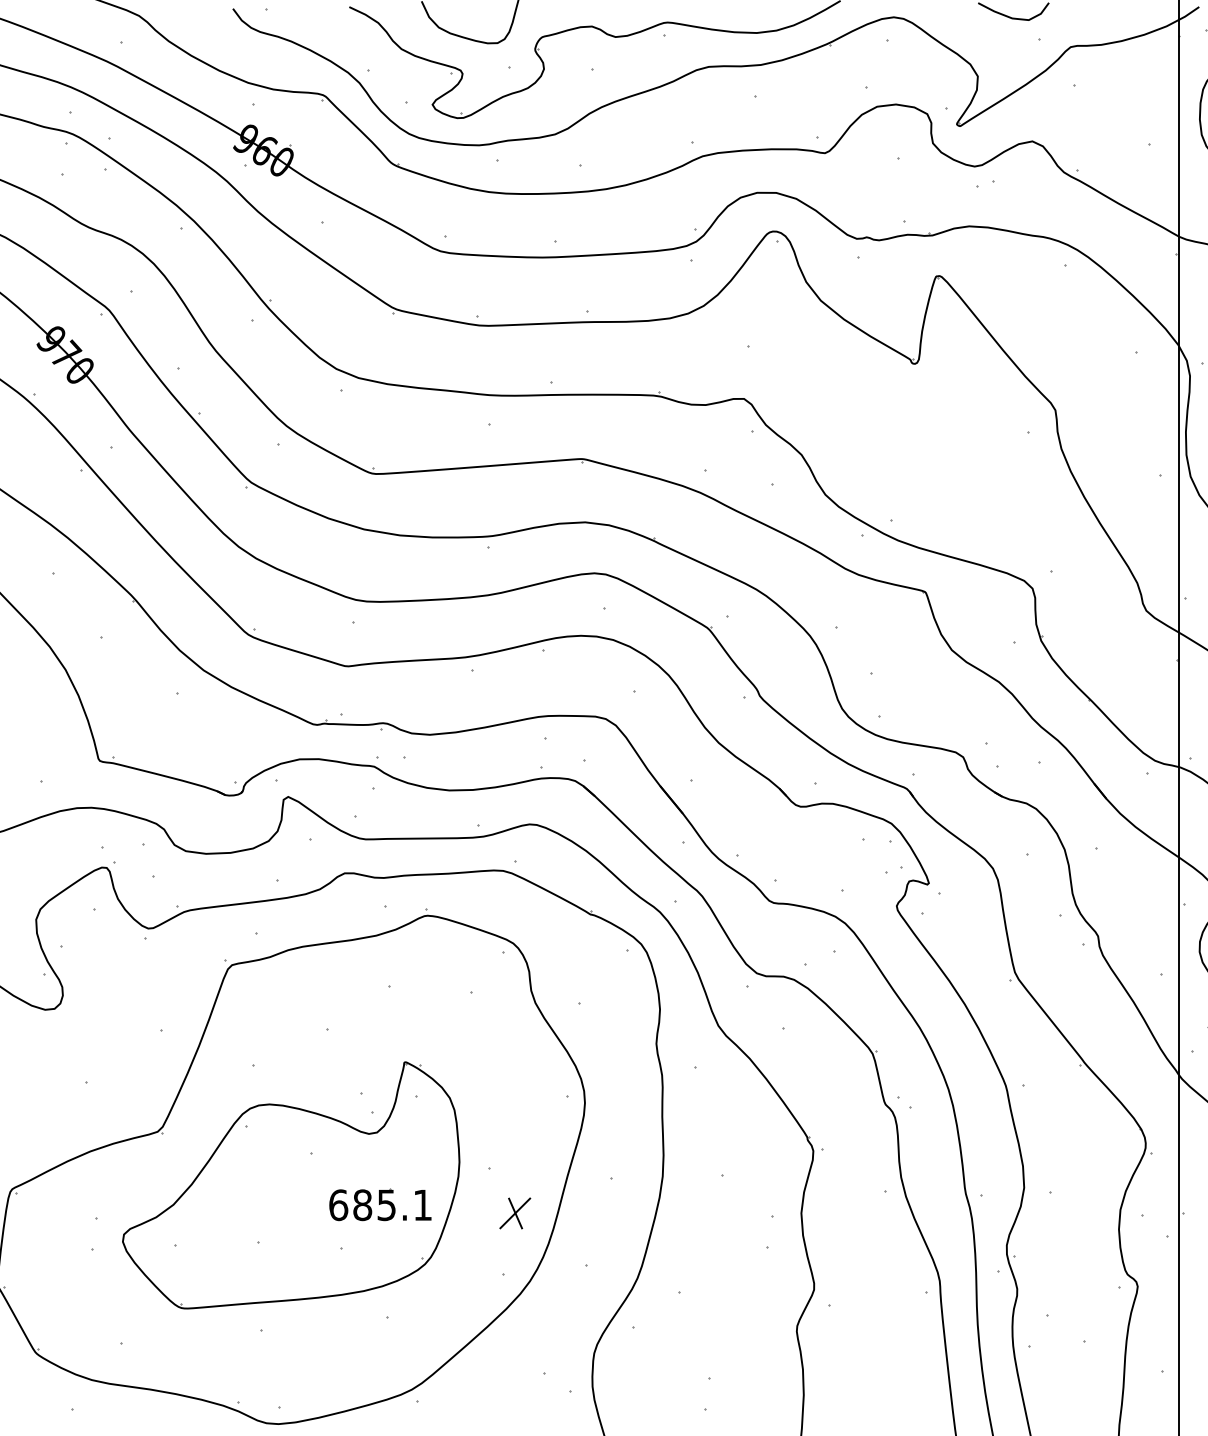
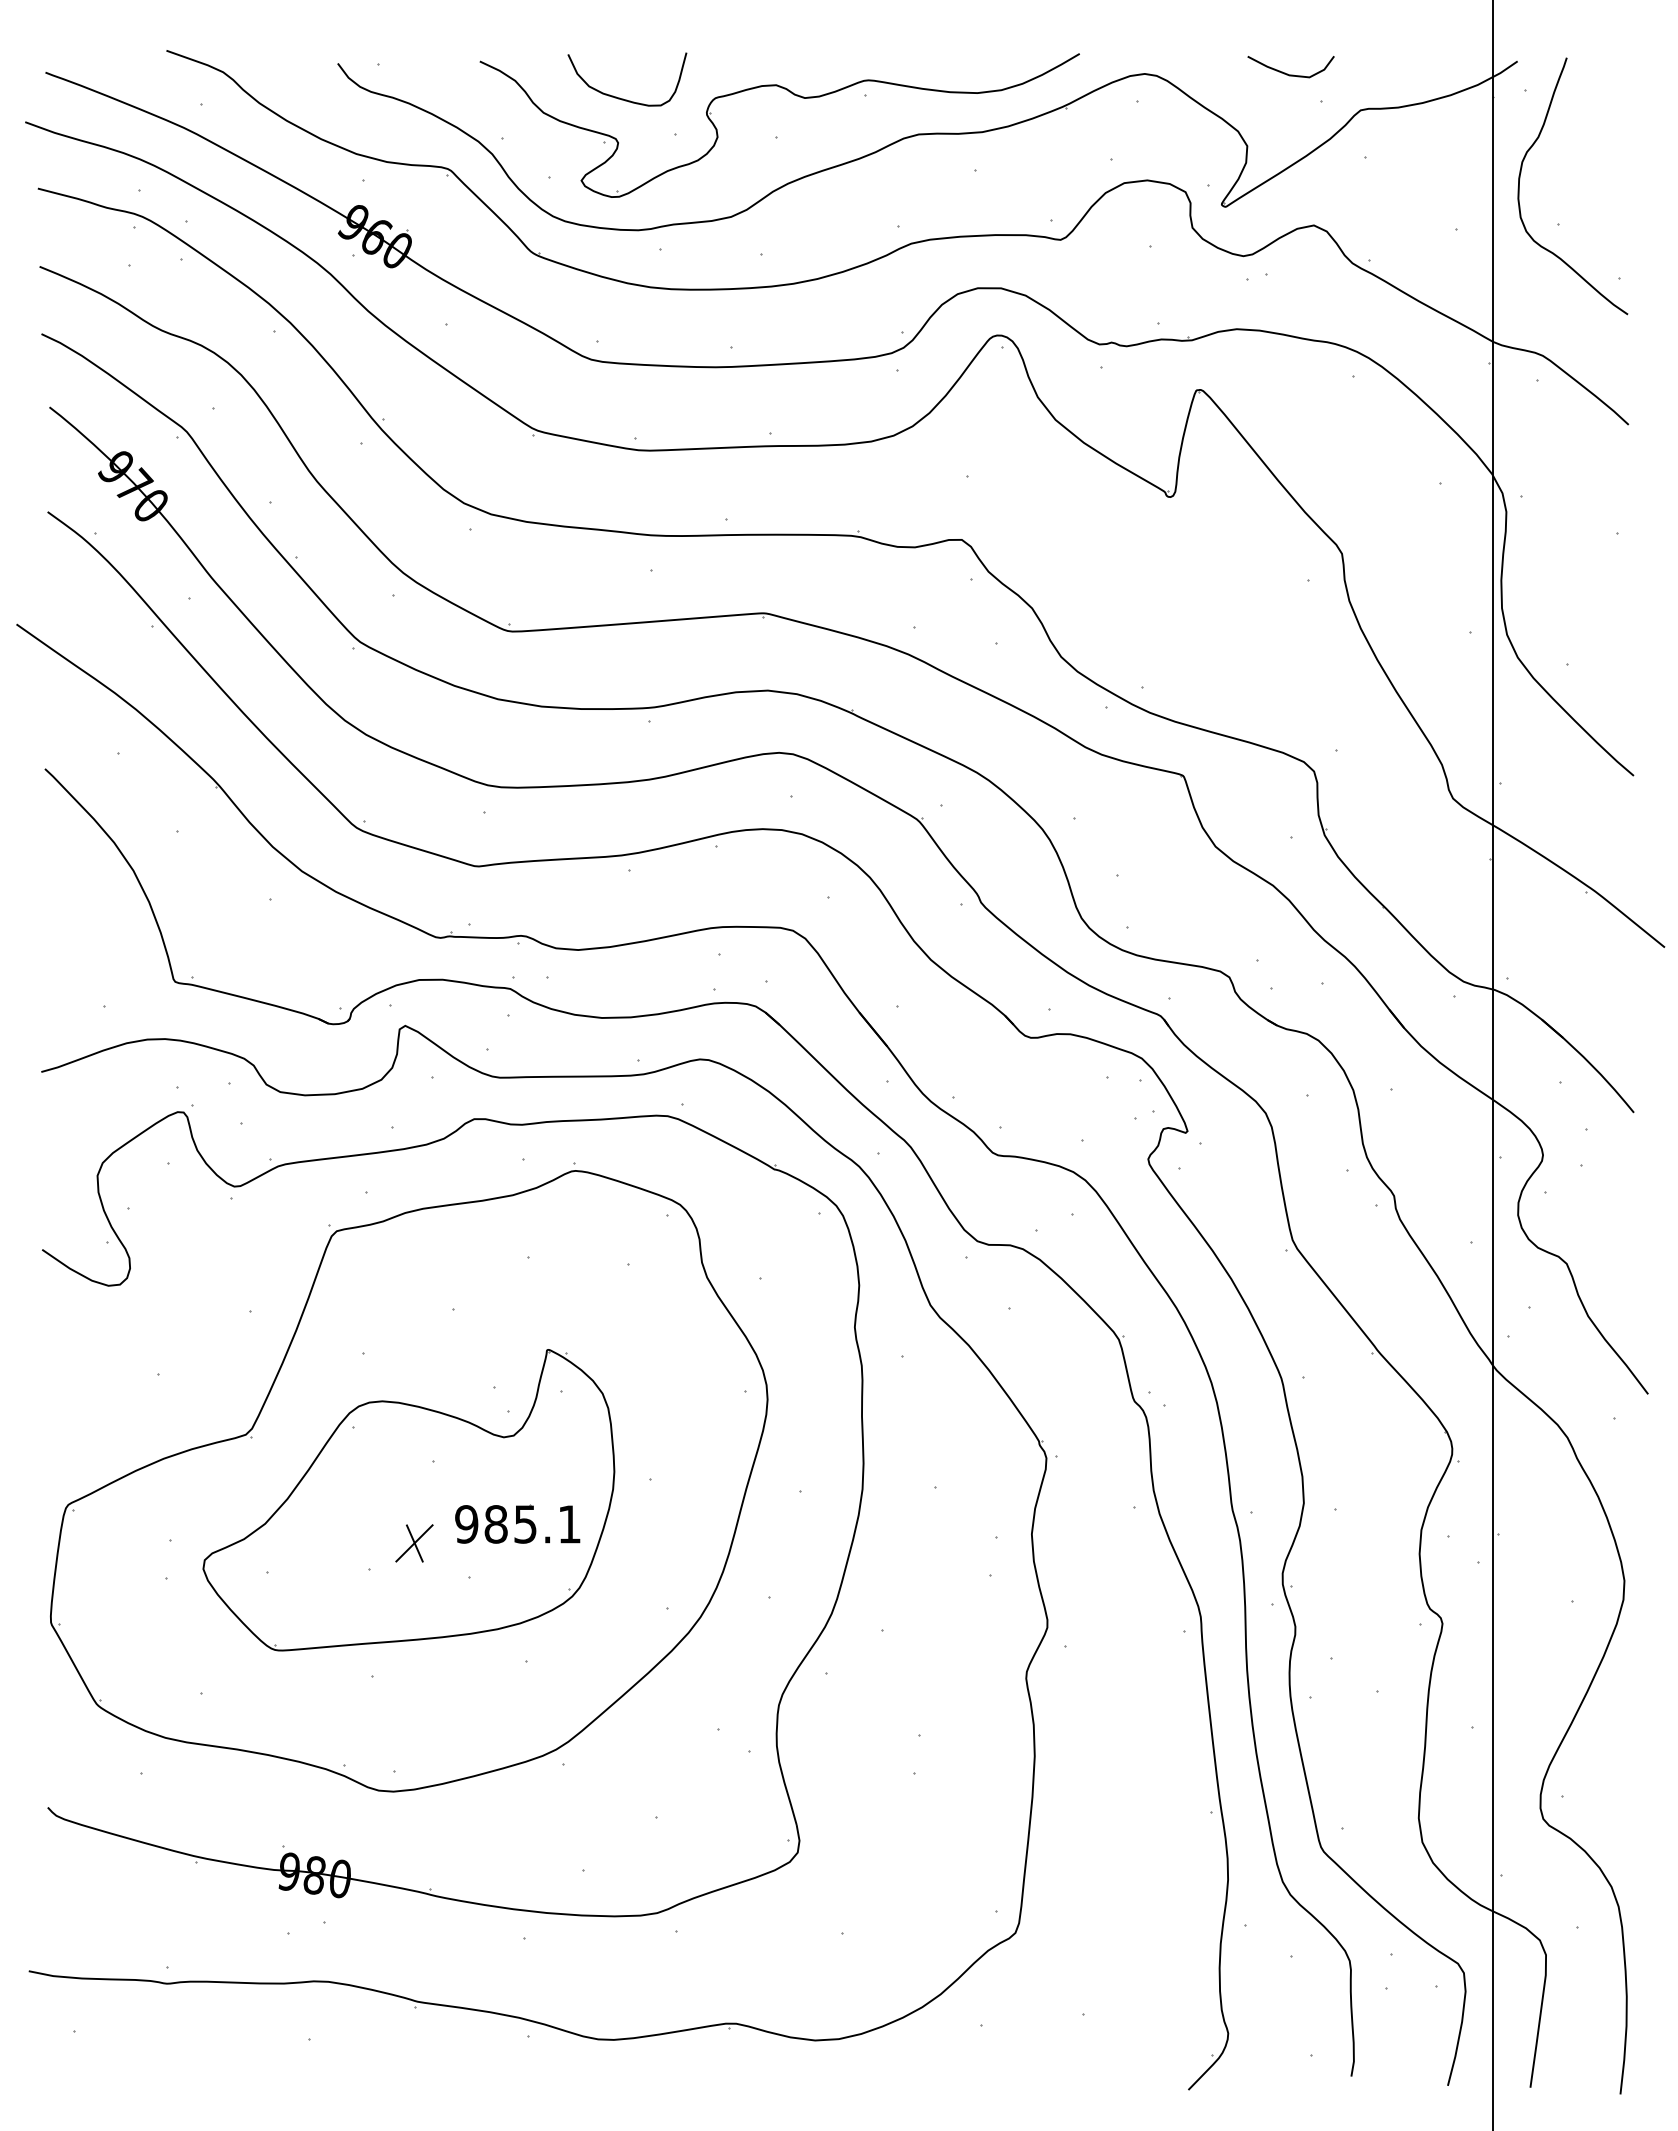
text: (338, 1205) -> (466, 1524), 685.1 -> 985.1
part: (515, 1213) -> (414, 1543), moved

